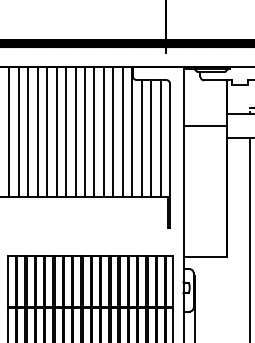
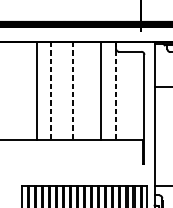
line: (9, 131) -> (22, 90), removed
line: (18, 131) -> (29, 90), removed
line: (37, 131) -> (43, 90), removed
line: (47, 131) -> (51, 90), solid -> dashed
line: (56, 131) -> (58, 90), removed
line: (66, 131) -> (65, 90), removed
line: (75, 131) -> (72, 90), solid -> dashed
line: (85, 131) -> (80, 90), removed
line: (94, 131) -> (87, 90), removed
line: (103, 131) -> (93, 90), removed
line: (122, 131) -> (108, 90), removed
line: (132, 131) -> (115, 90), solid -> dashed
line: (141, 138) -> (122, 96), removed
line: (151, 138) -> (130, 96), removed
line: (160, 138) -> (137, 96), removed

